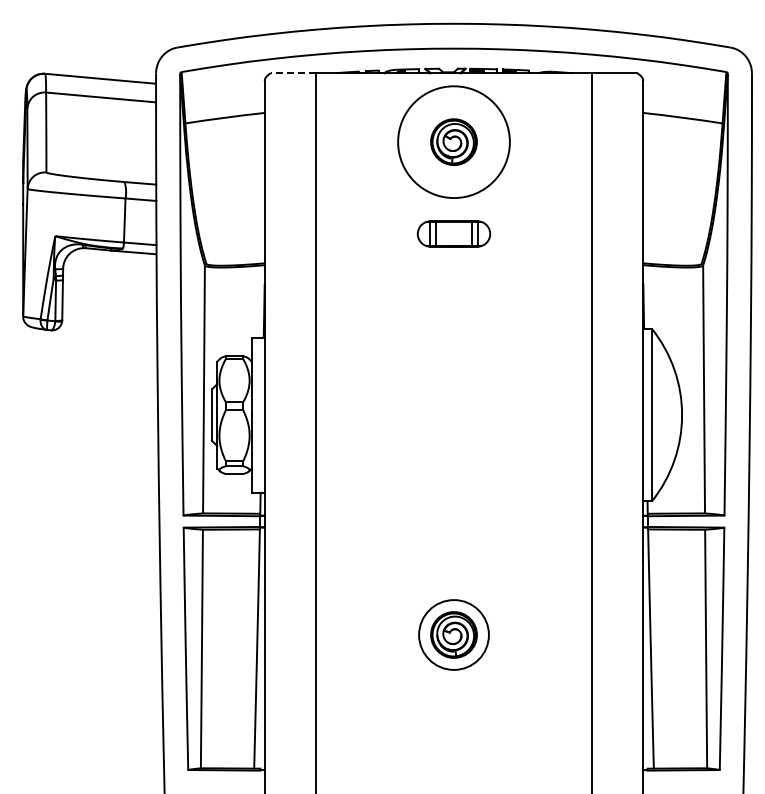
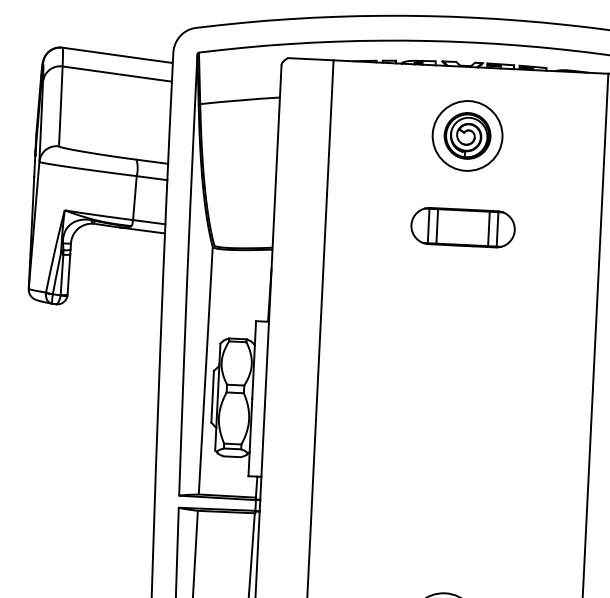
line: (293, 73) -> (310, 59), dashed -> solid
circle: (453, 142) -> (467, 136), size x0.62
part: (453, 233) -> (462, 227), size x1.43

